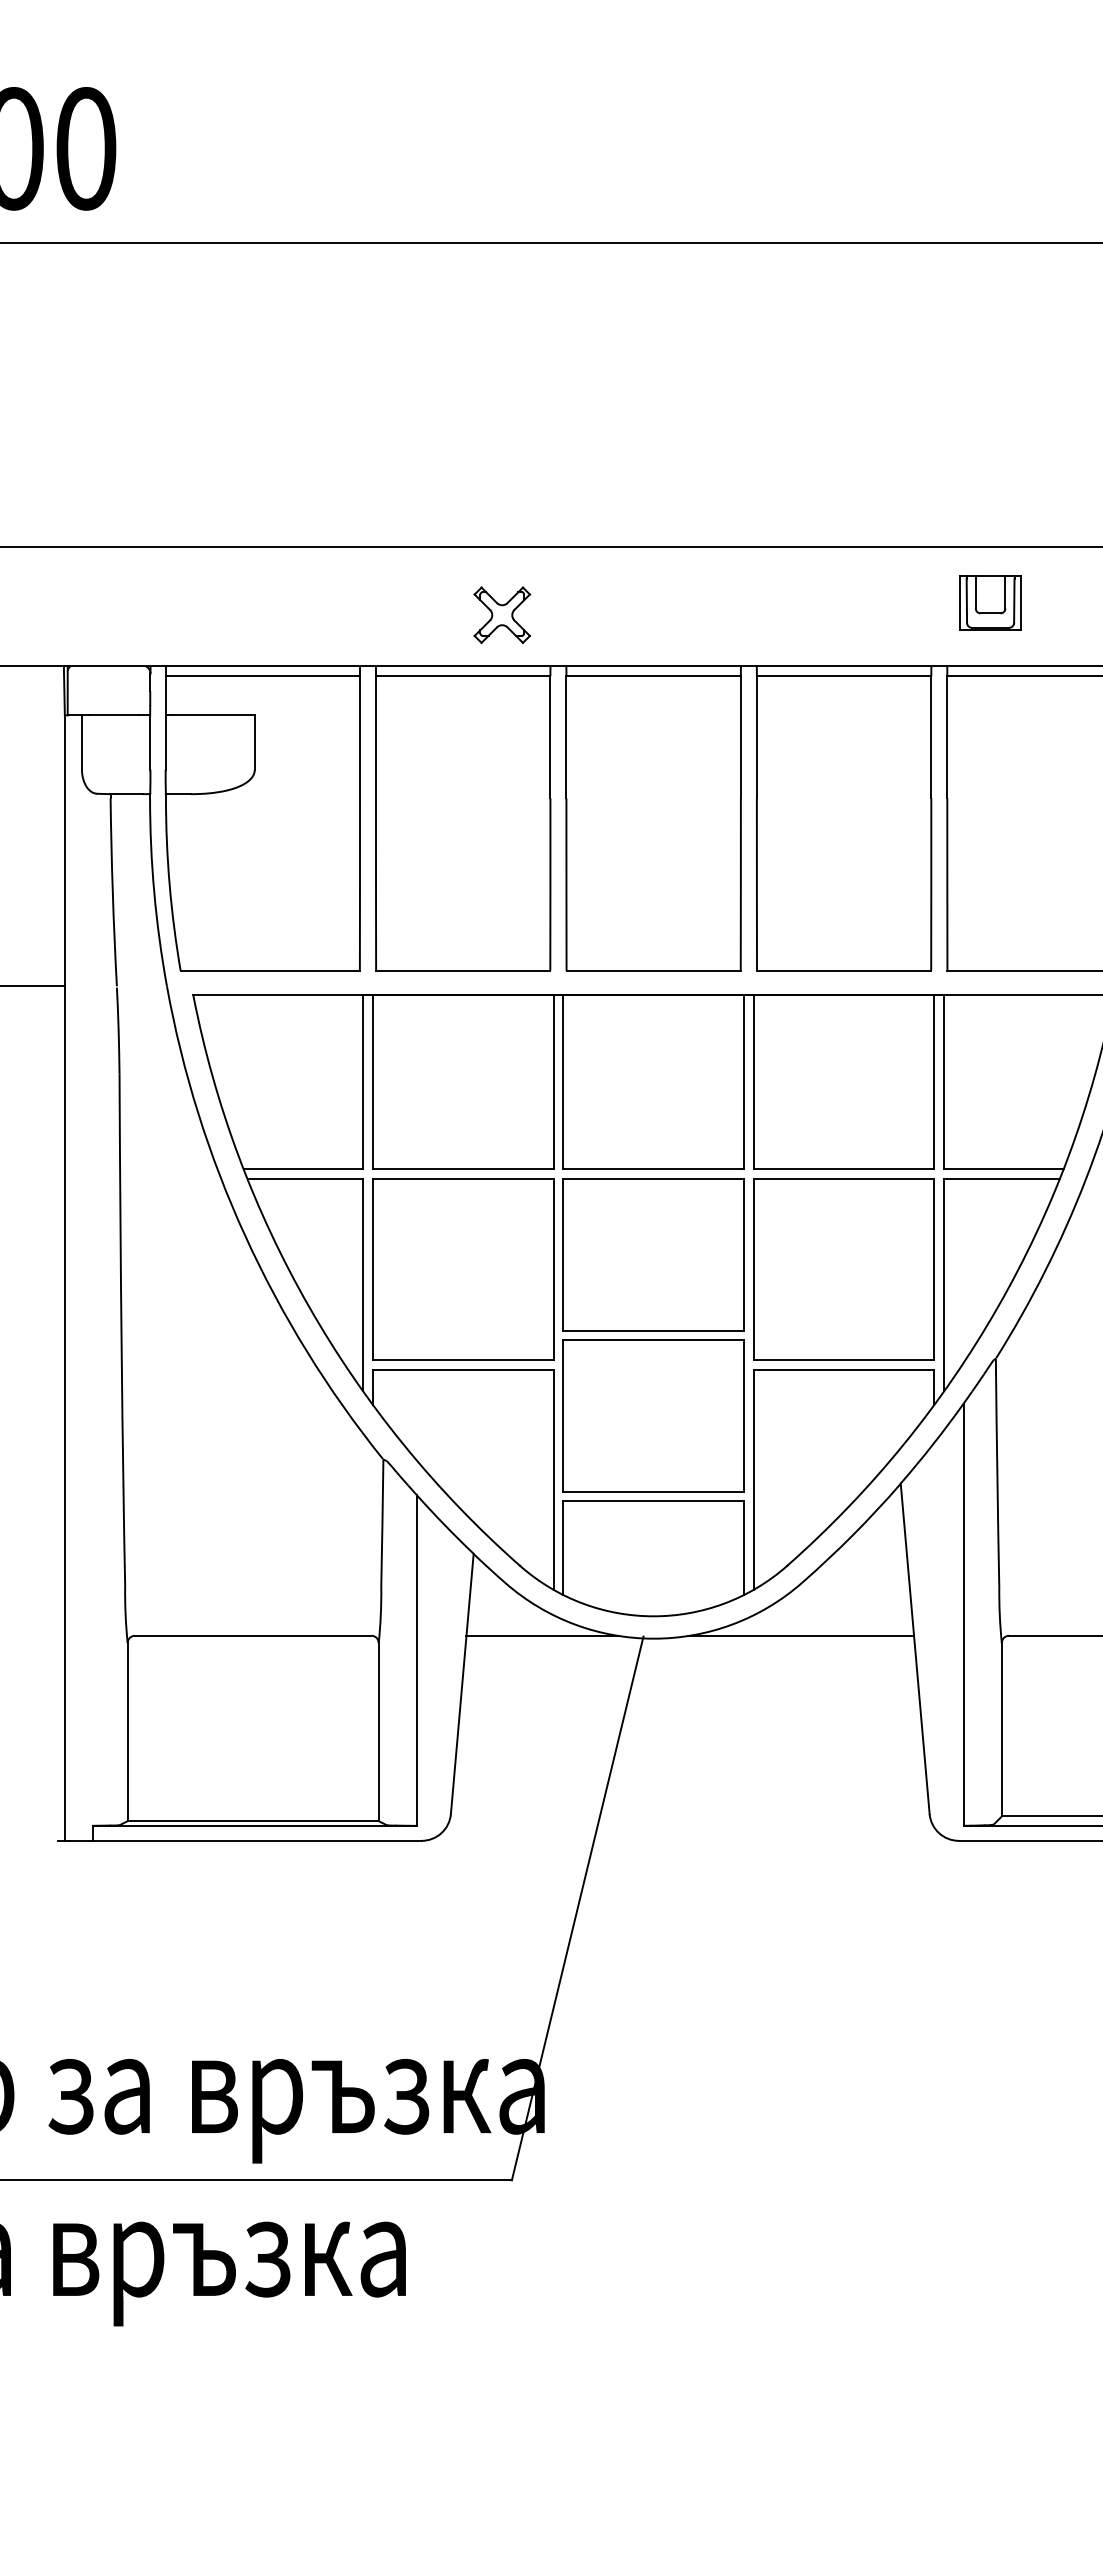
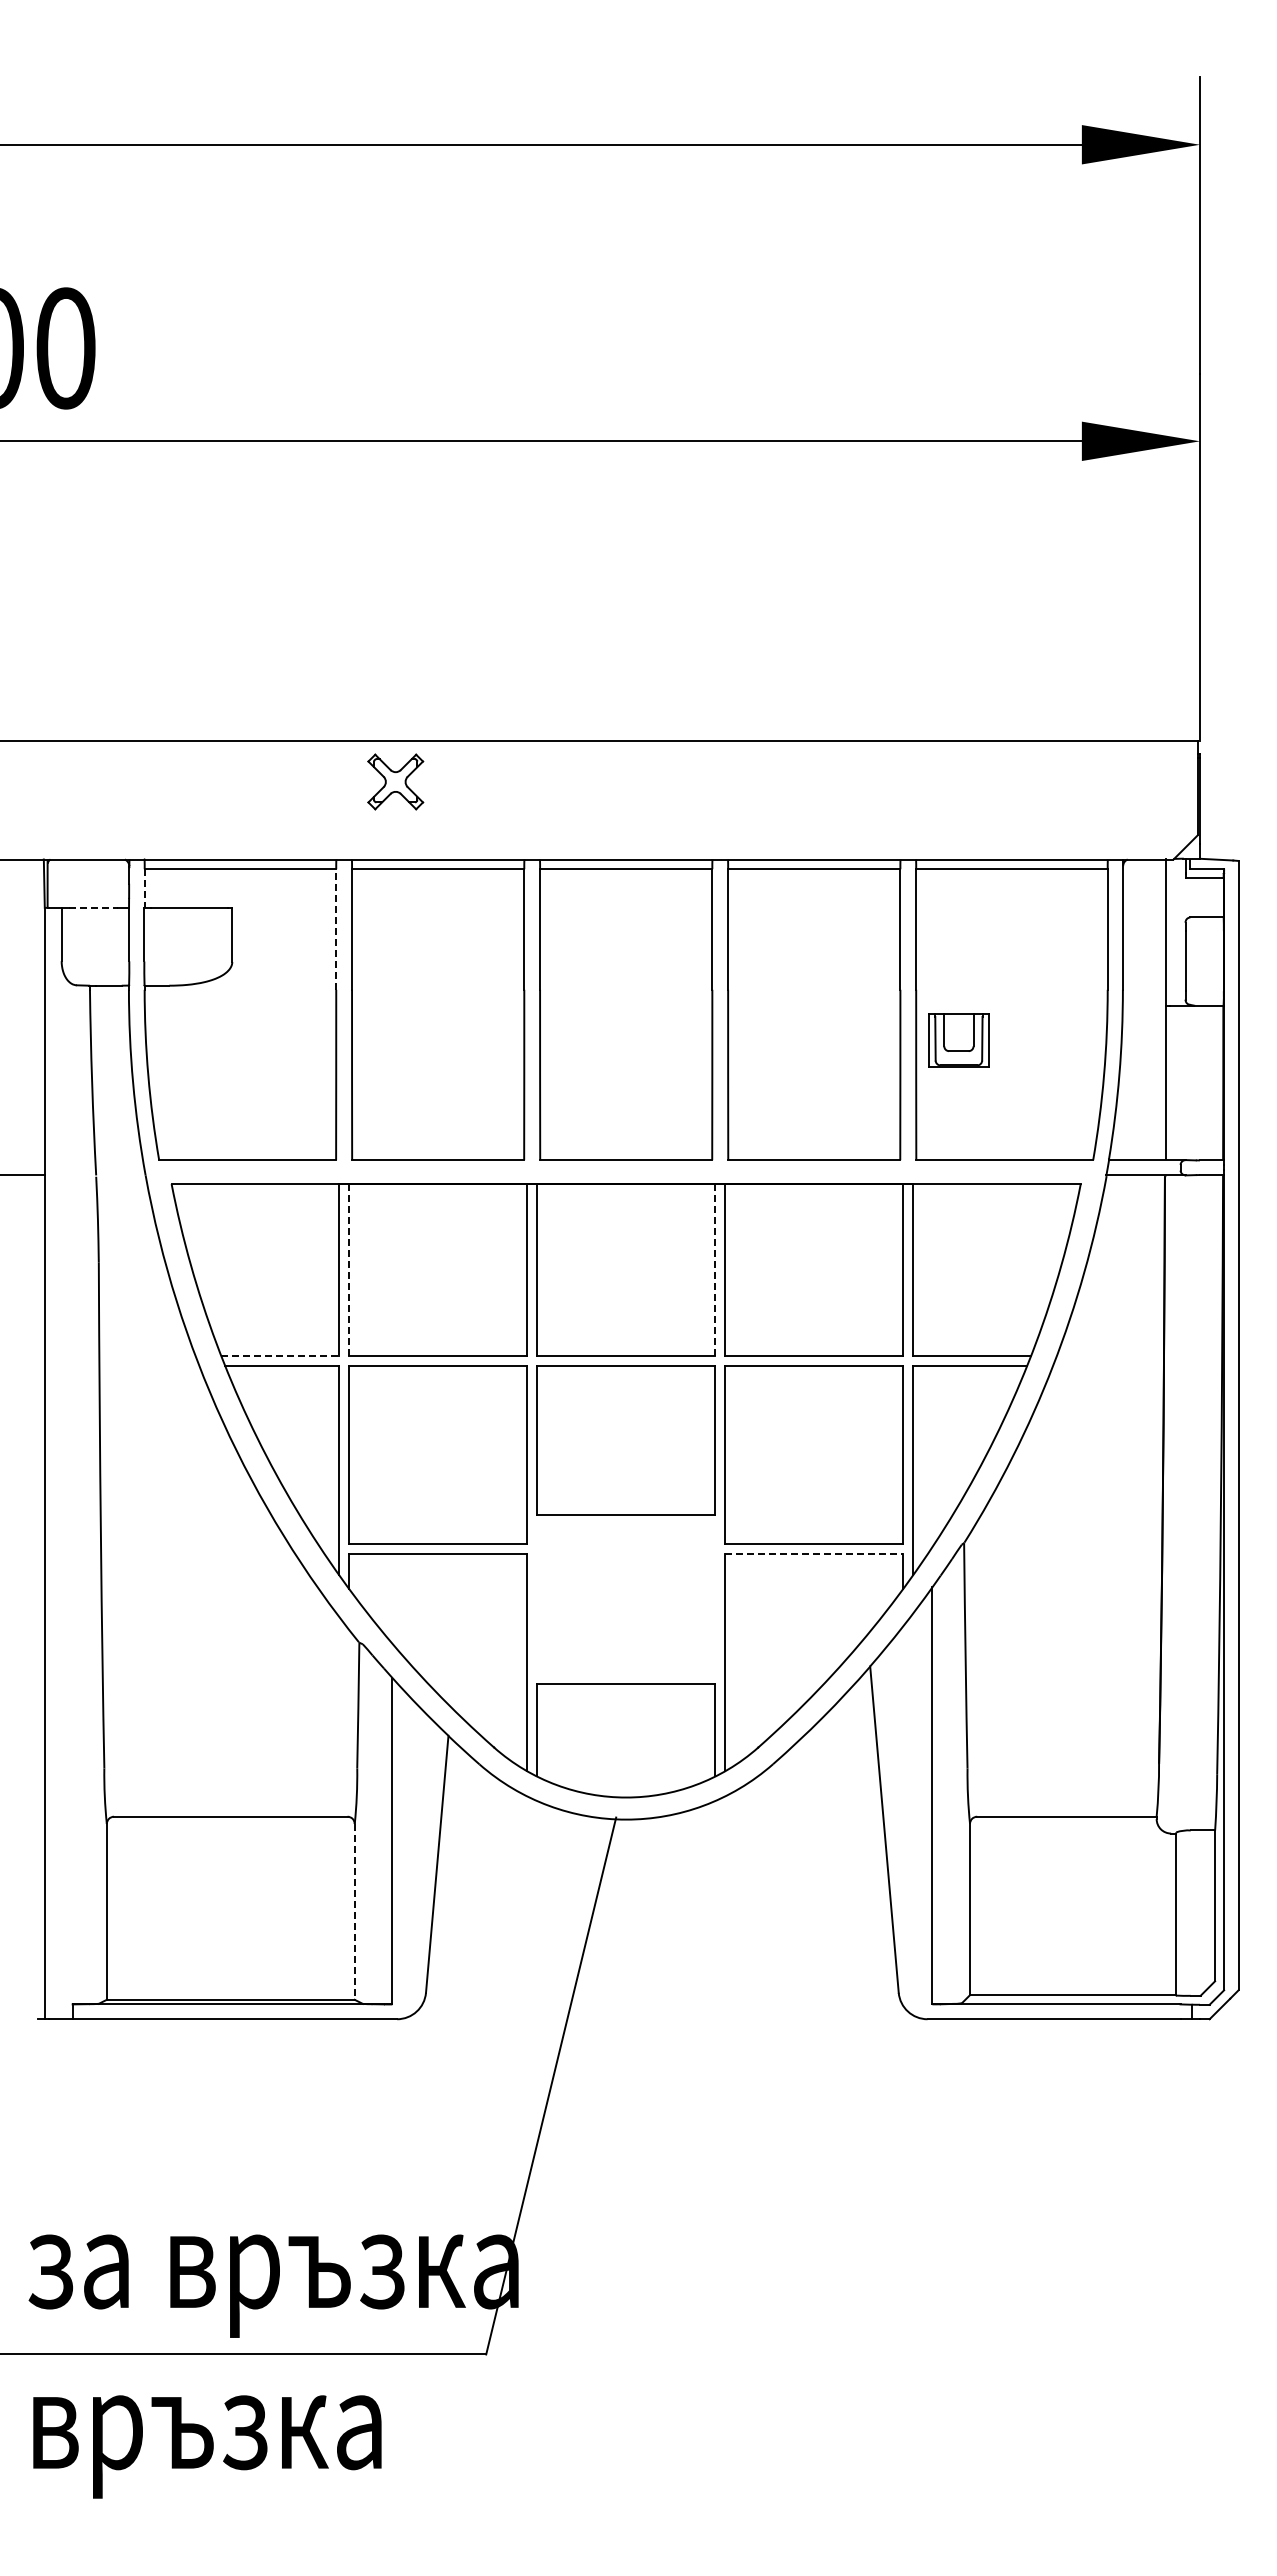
part: (990, 602) -> (958, 1040), moved
part: (502, 614) -> (395, 781), moved
line: (165, 696) -> (144, 889), solid -> dashed
line: (114, 714) -> (93, 907), solid -> dashed
line: (360, 737) -> (336, 929), solid -> dashed
line: (372, 1082) -> (348, 1270), solid -> dashed
line: (744, 1082) -> (715, 1270), solid -> dashed
line: (303, 1169) -> (280, 1356), solid -> dashed
line: (844, 1369) -> (814, 1553), solid -> dashed
part: (652, 1415) -> (625, 1599), removed
line: (542, 1635) -> (516, 1816), removed
line: (800, 1635) -> (771, 1816), removed
line: (378, 1731) -> (354, 1911), solid -> dashed

